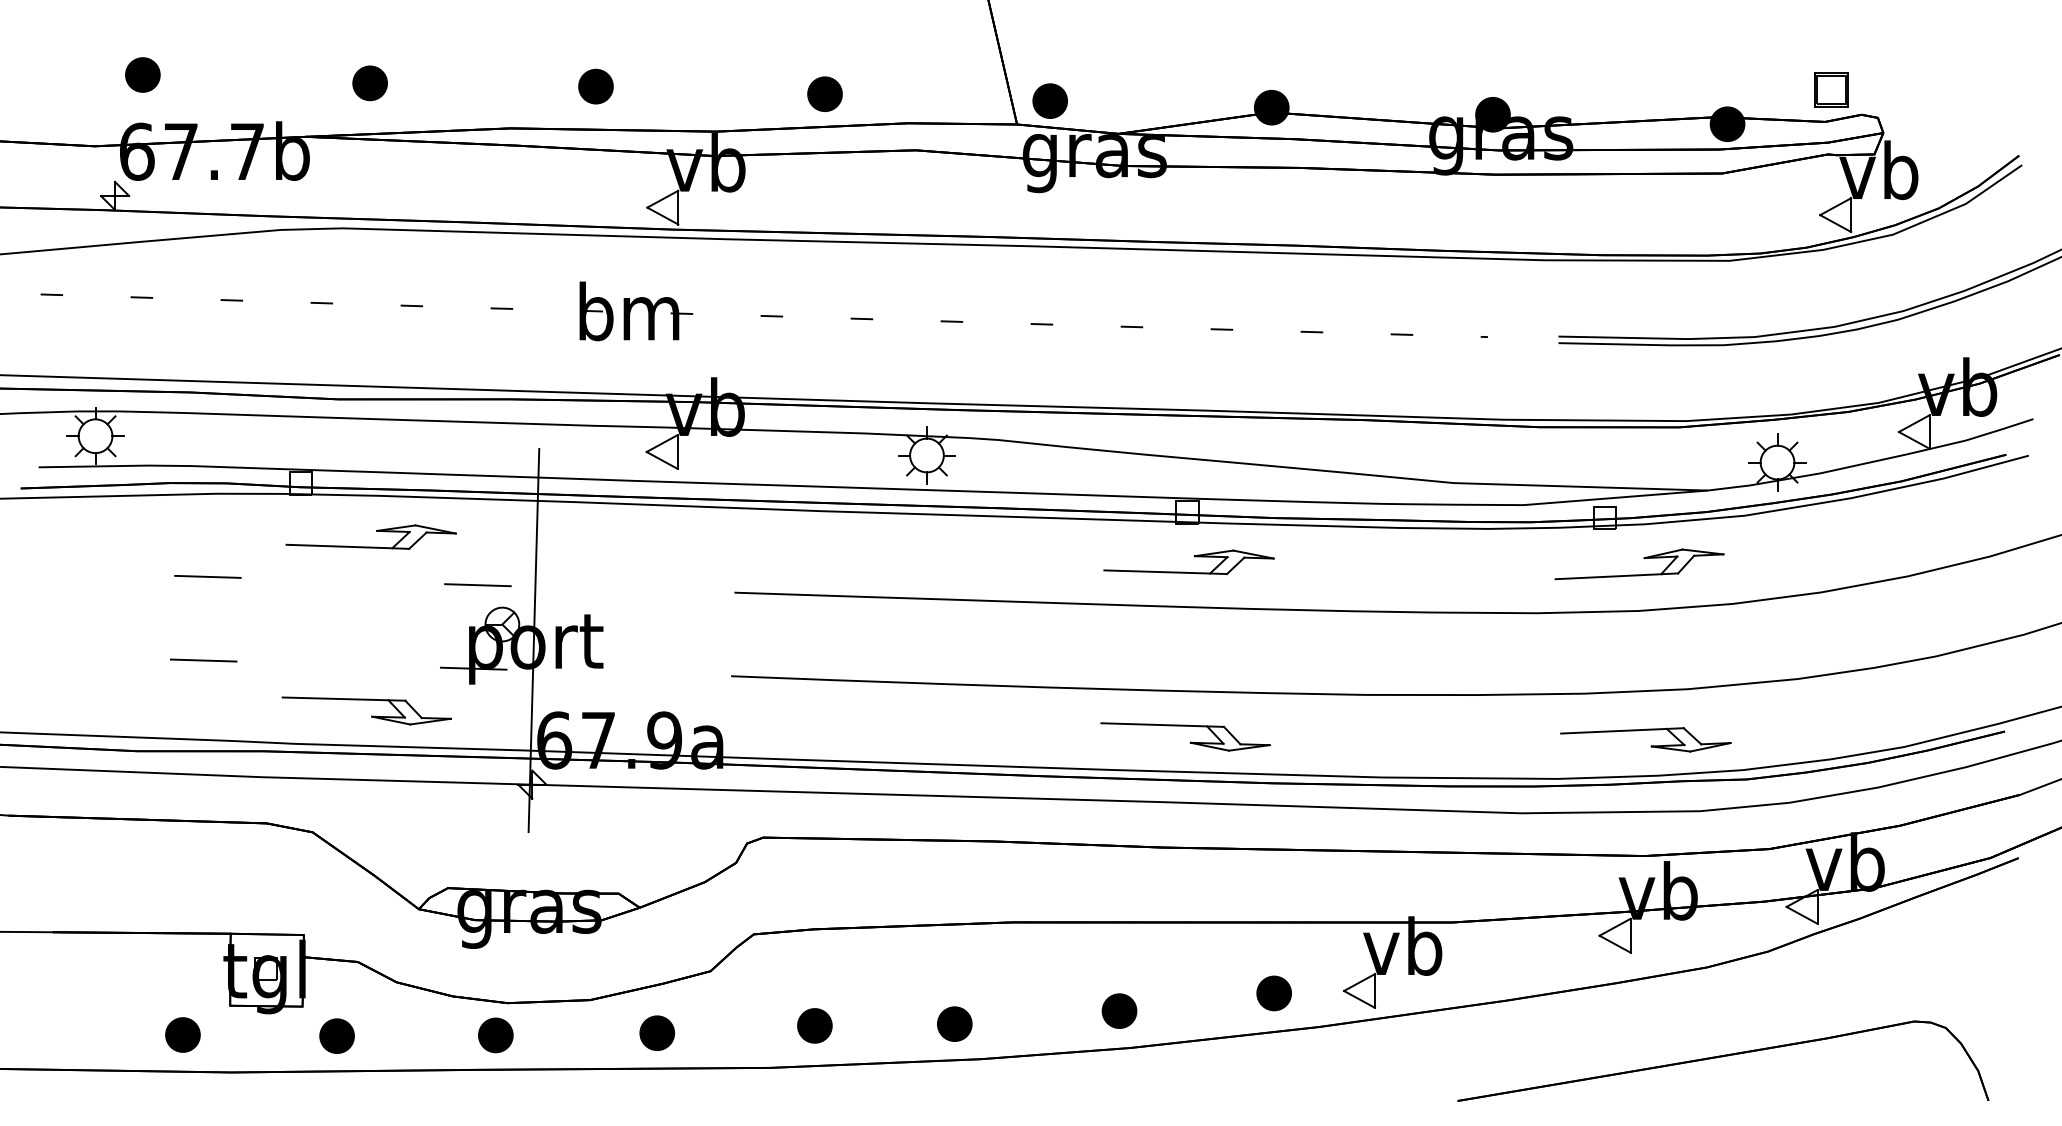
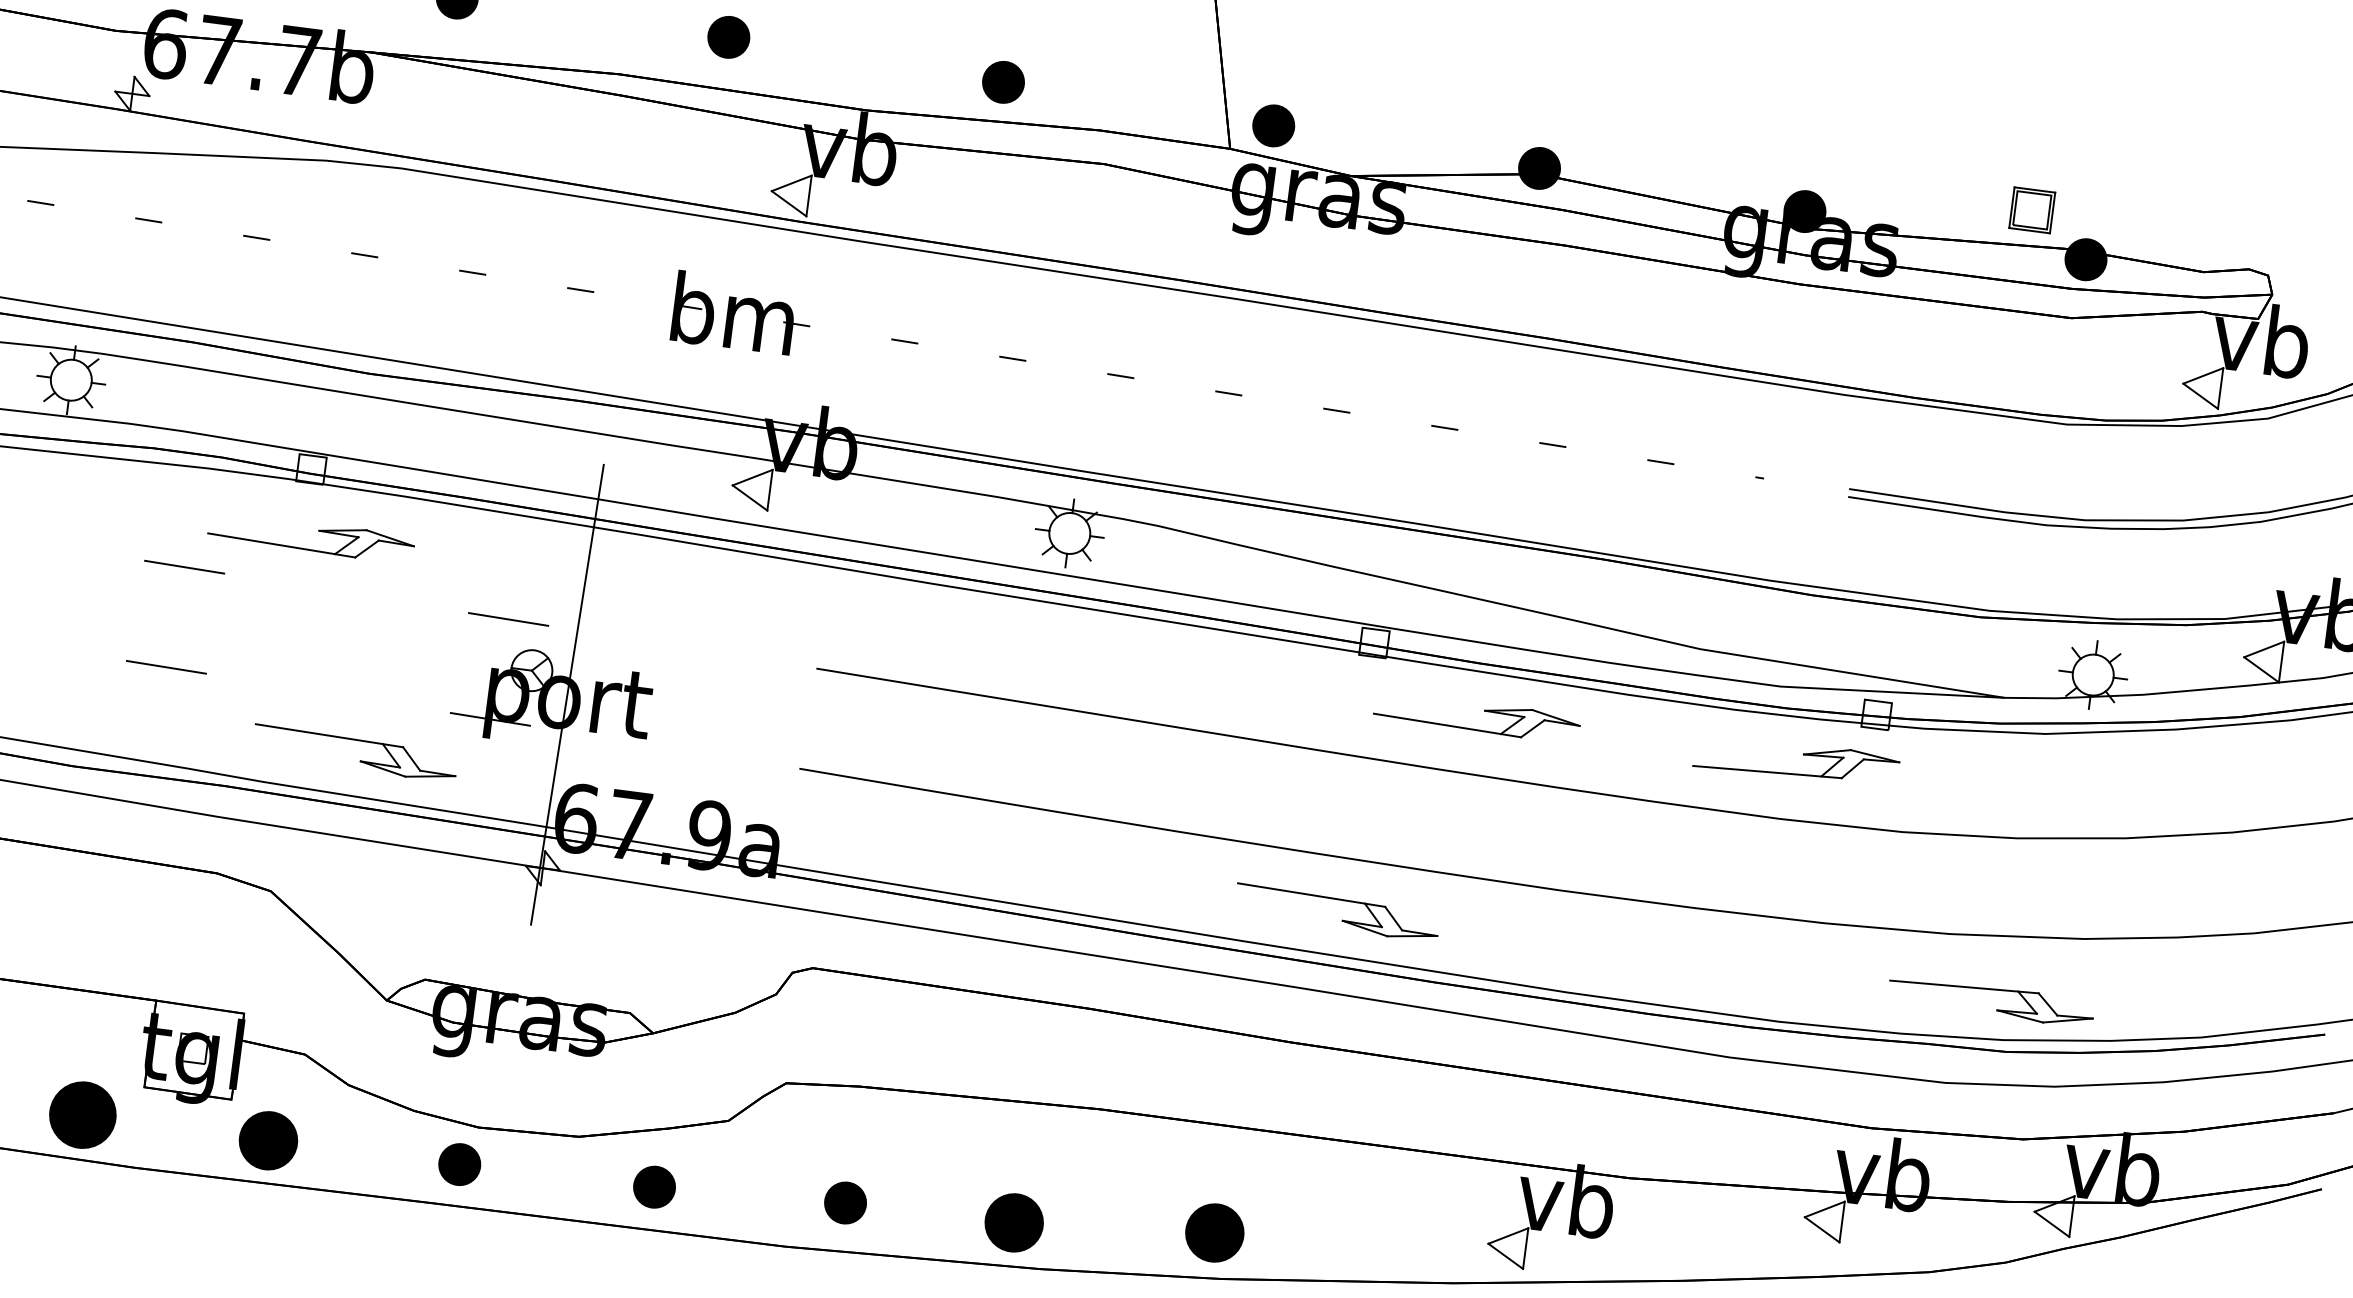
part: (1831, 89) -> (2032, 210), moved
part: (376, 531) -> (318, 531), moved
part: (1193, 556) -> (1483, 710), moved
part: (1644, 559) -> (1803, 756), moved
part: (1651, 745) -> (1997, 1009), moved
part: (1273, 993) -> (1403, 1235), removed
part: (1119, 1010) -> (1214, 1232), size x1.4
part: (954, 1023) -> (1014, 1221), size x1.4
part: (182, 1034) -> (82, 1114), size x1.6
part: (336, 1035) -> (267, 1139), size x1.4

